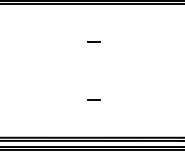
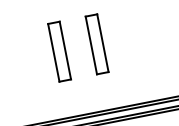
part: (55, 70) -> (59, 51), added
line: (88, 70) -> (91, 44), added
line: (99, 70) -> (102, 42), added

